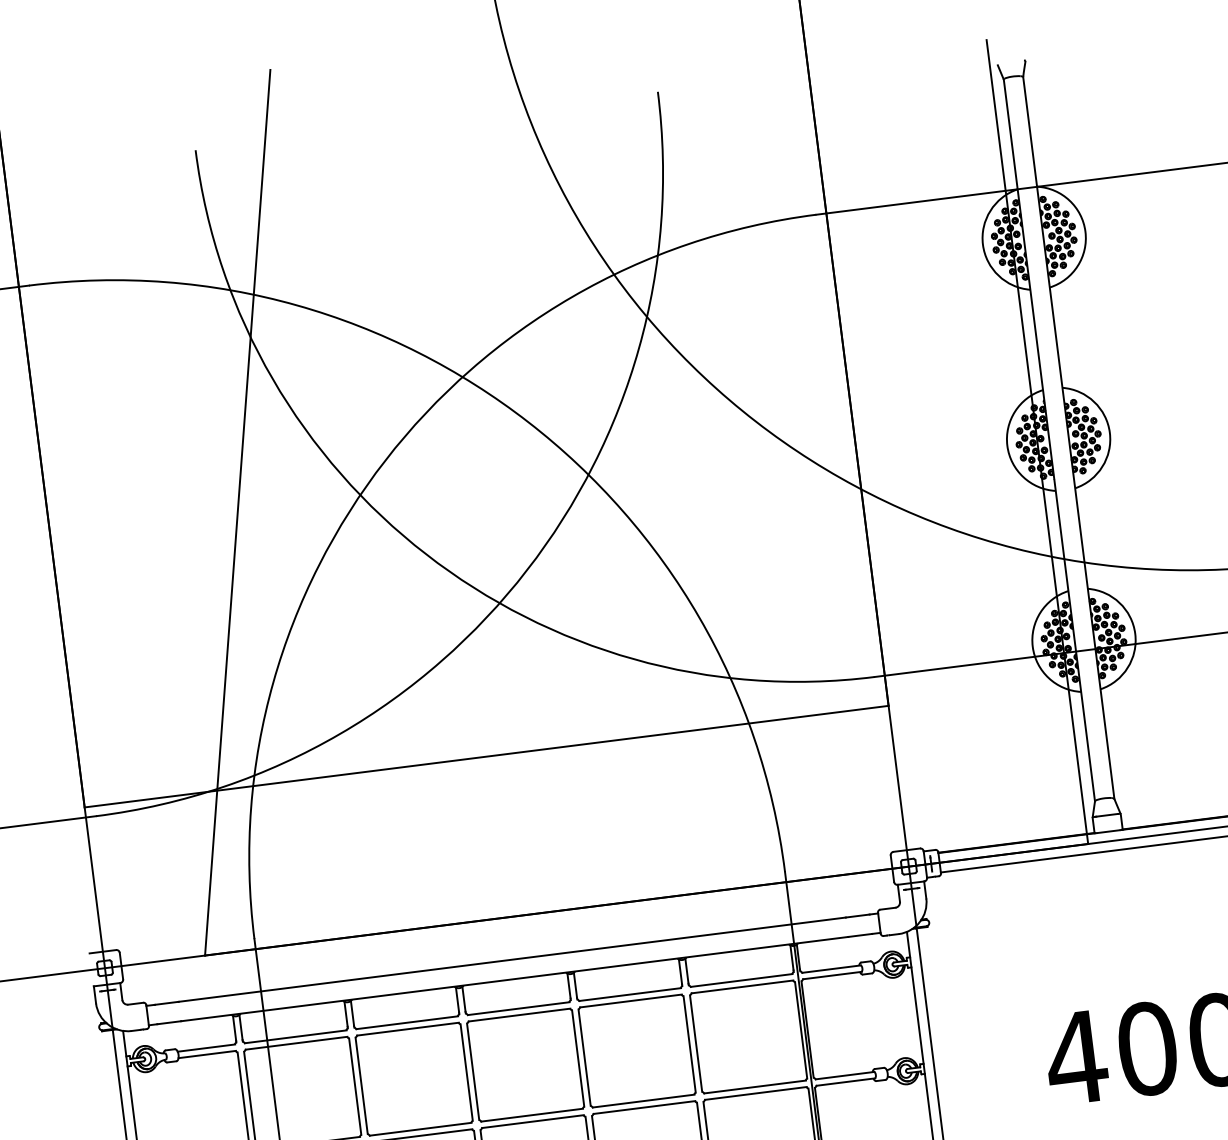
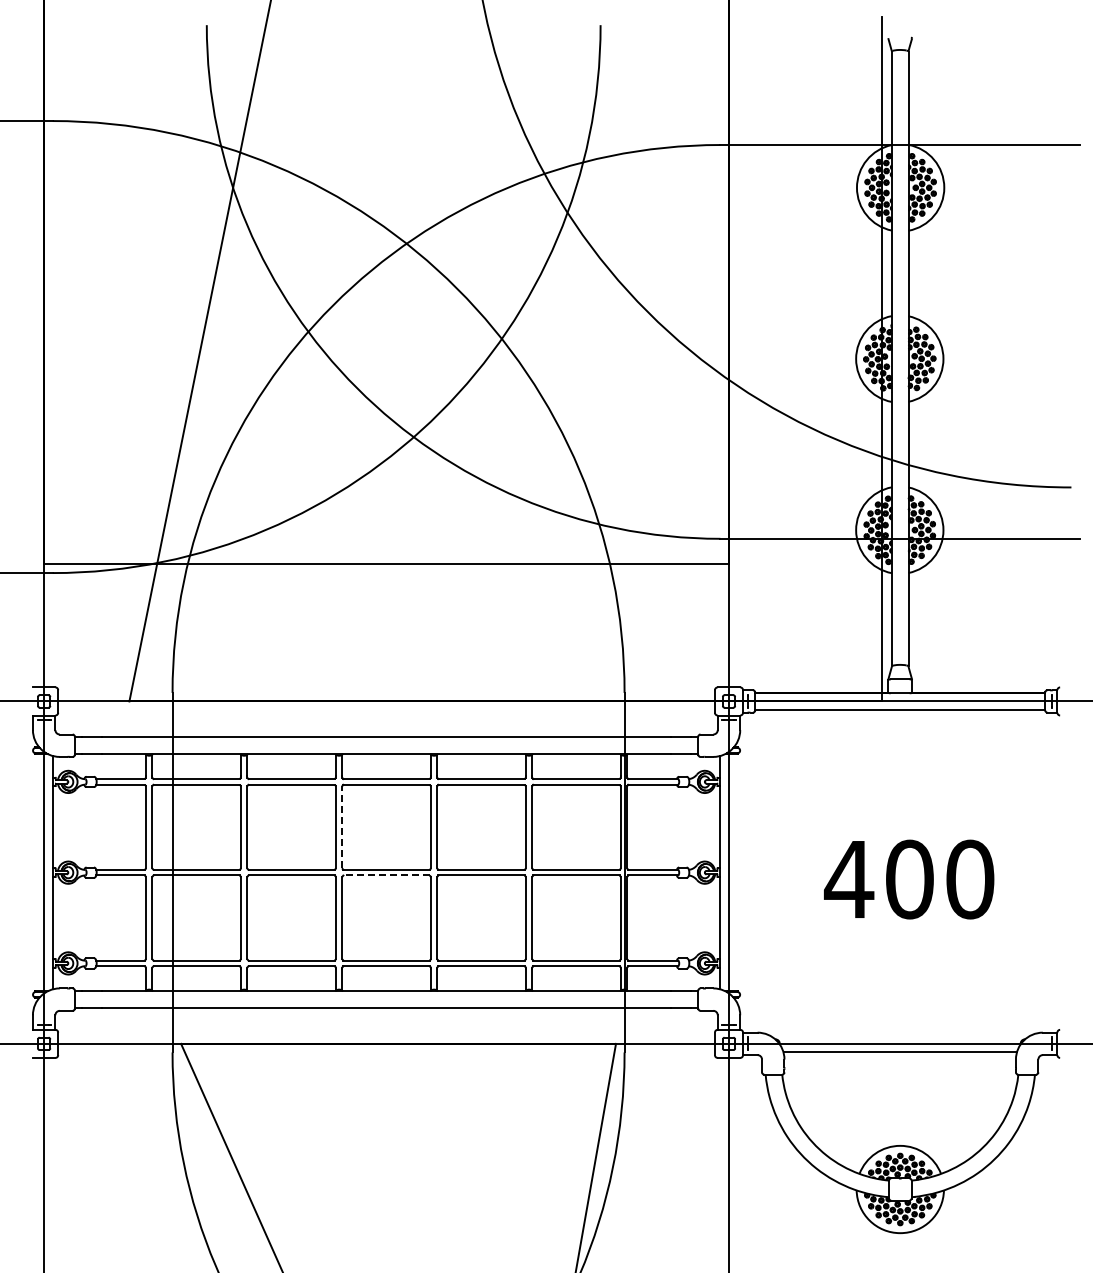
line: (472, 1070) -> (341, 826), solid -> dashed
line: (532, 1121) -> (386, 875), solid -> dashed

